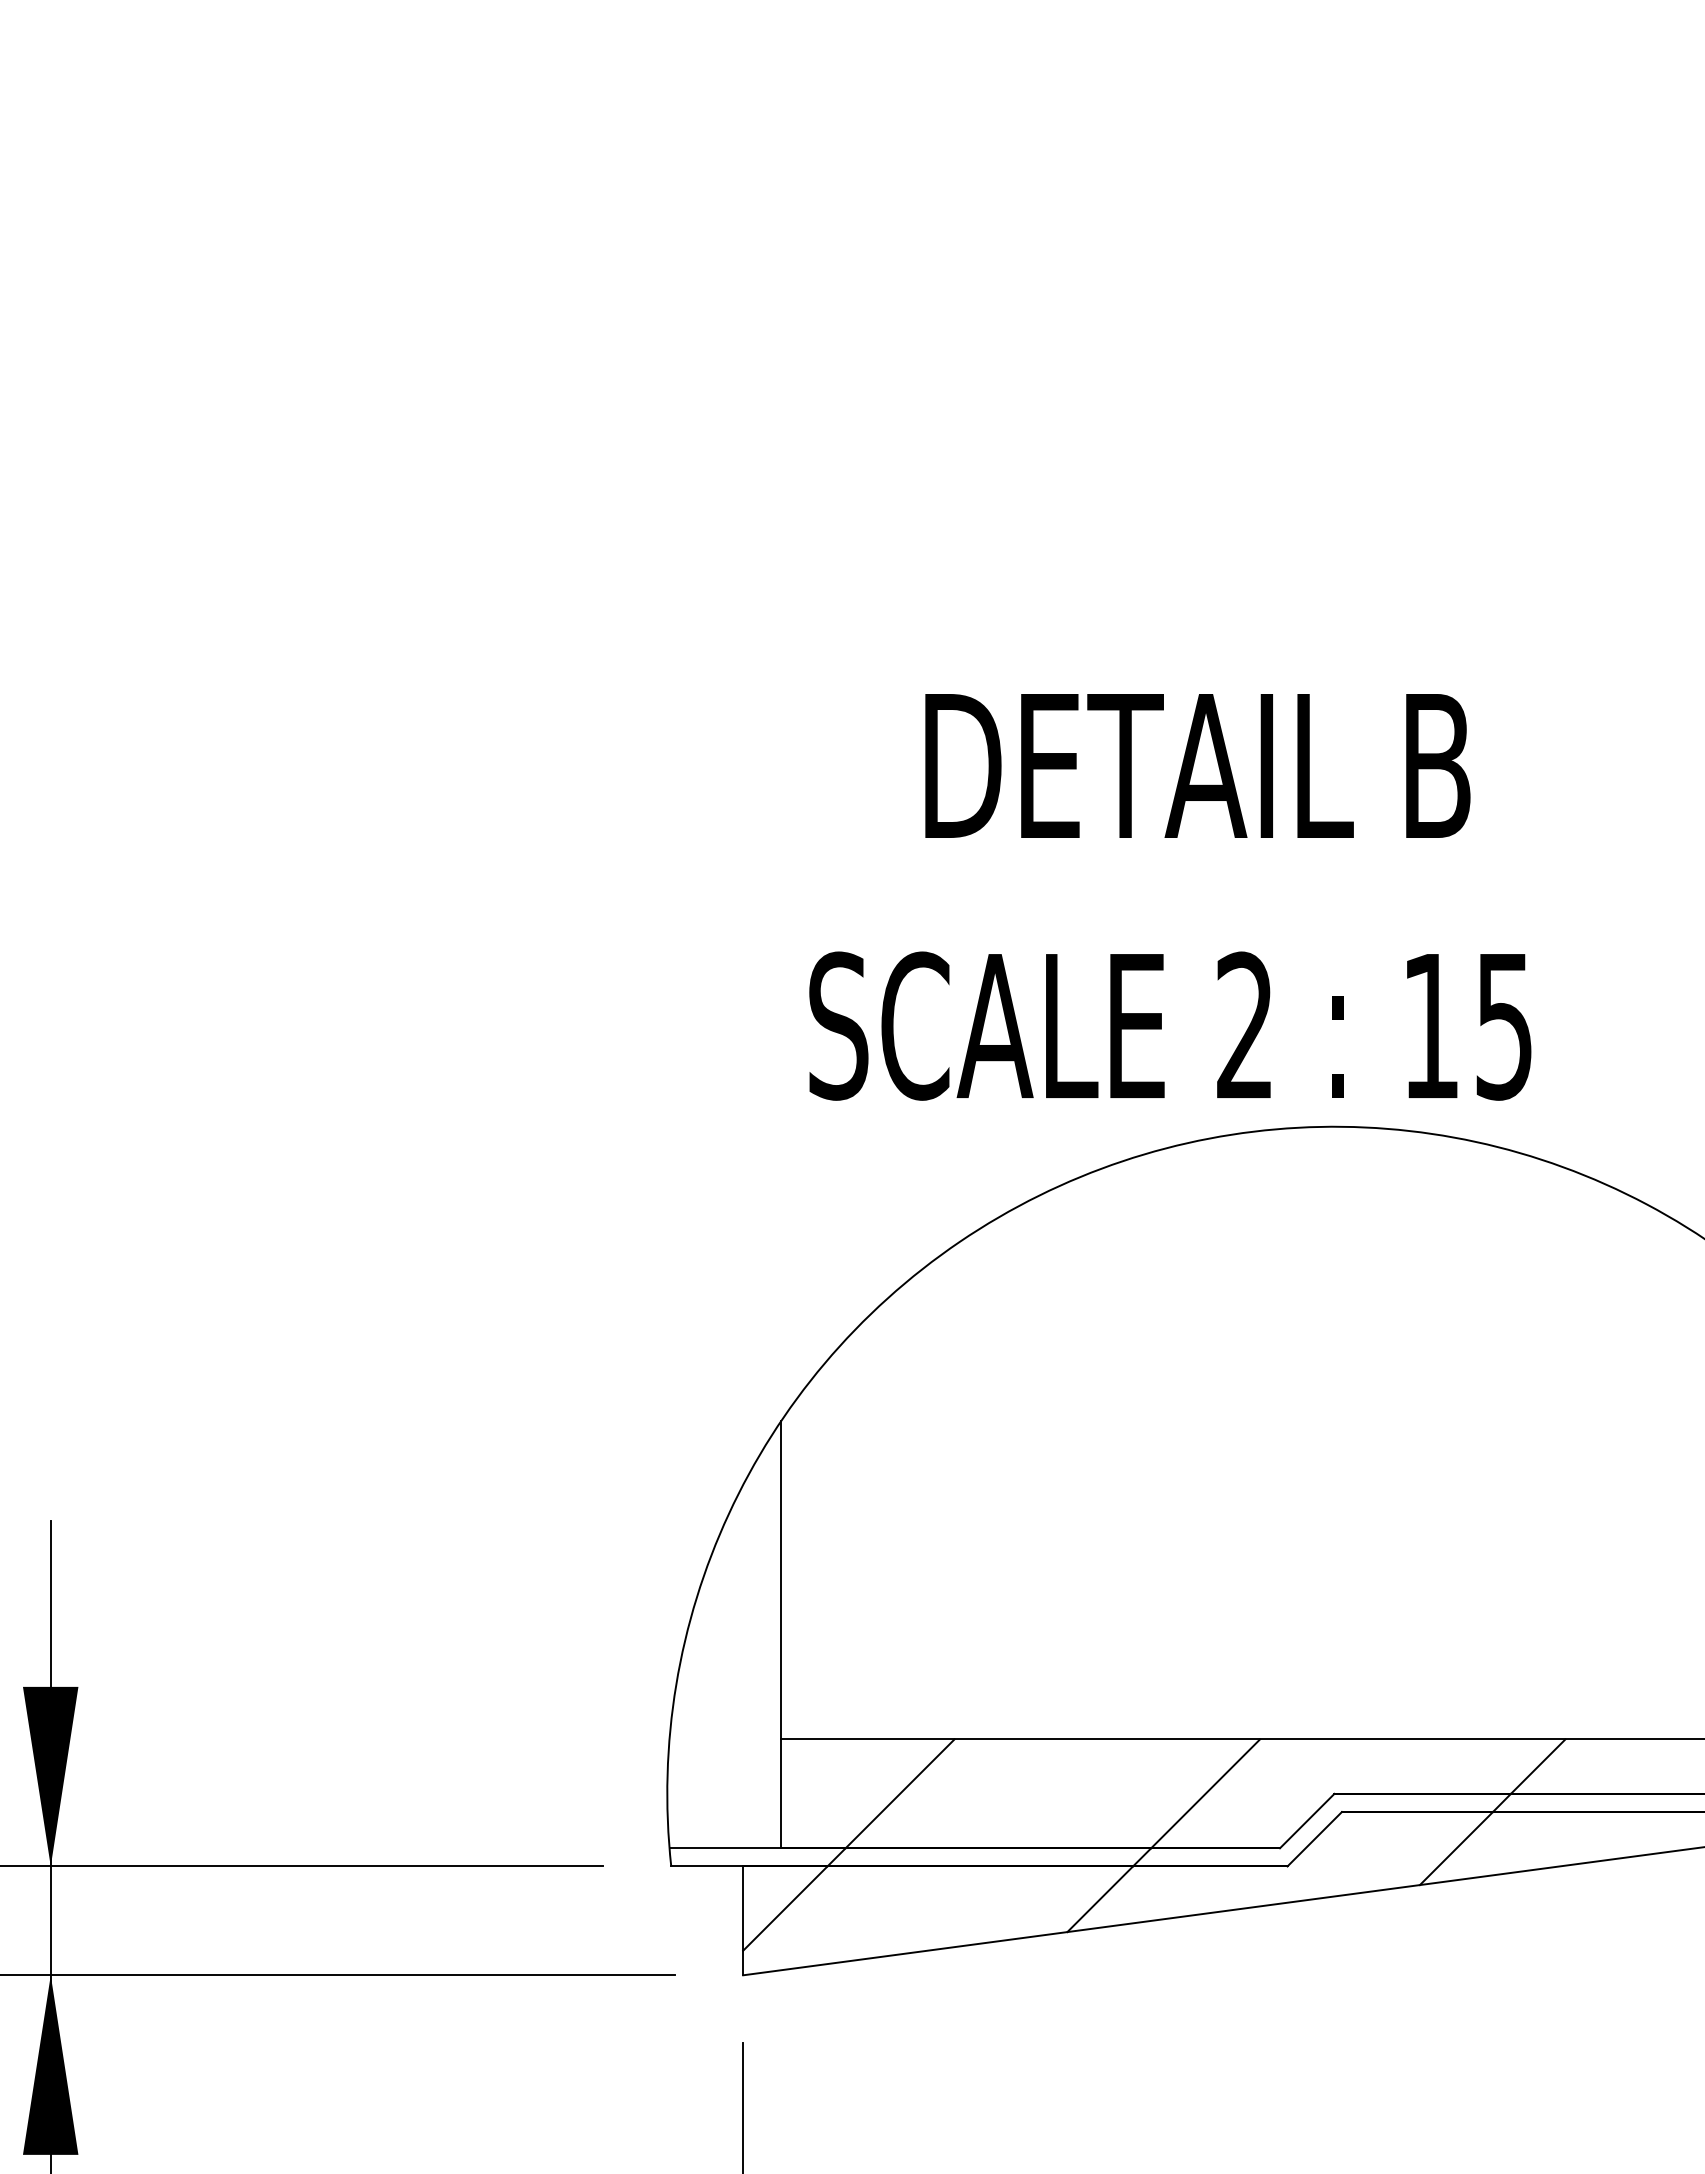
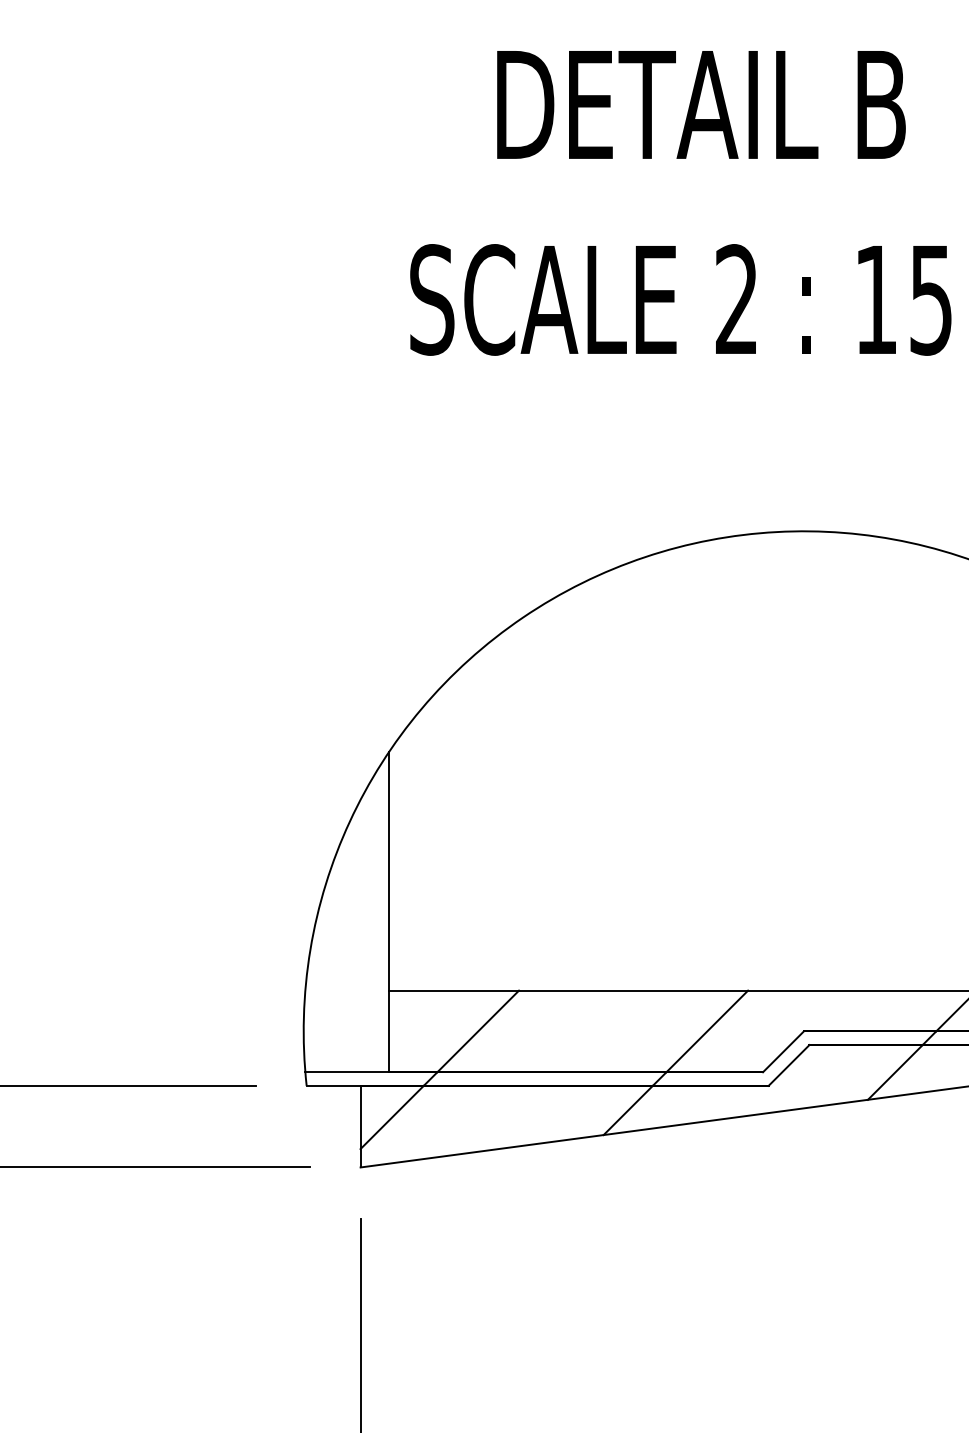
text: (1170, 897) -> (680, 203), moved

